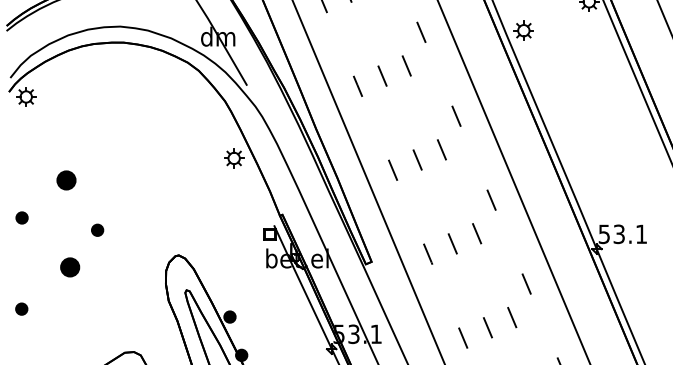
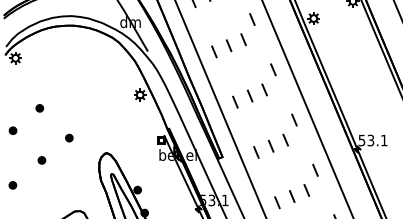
part: (66, 180) -> (39, 108), size x0.62
part: (97, 229) -> (69, 137), moved
part: (69, 267) -> (41, 160), size x0.62

